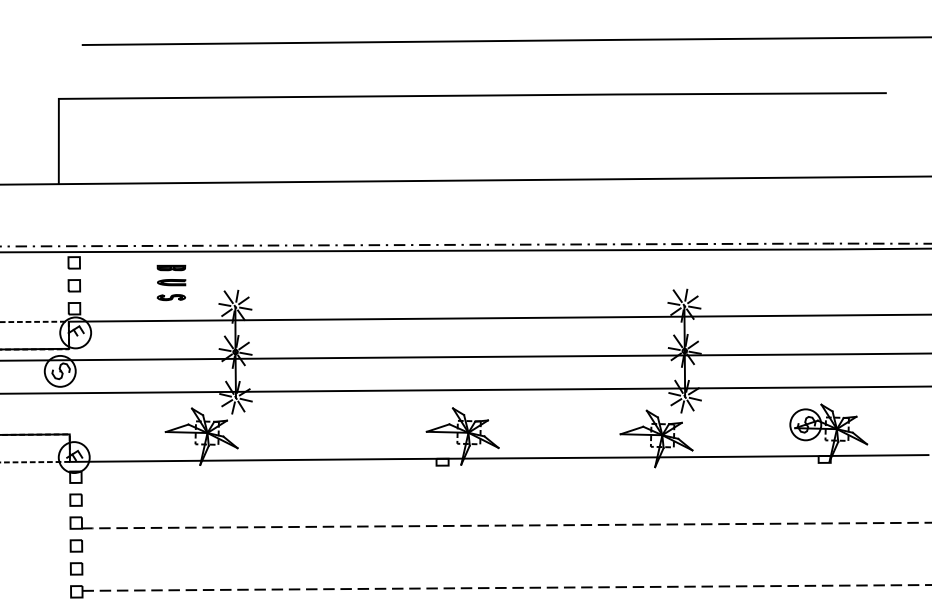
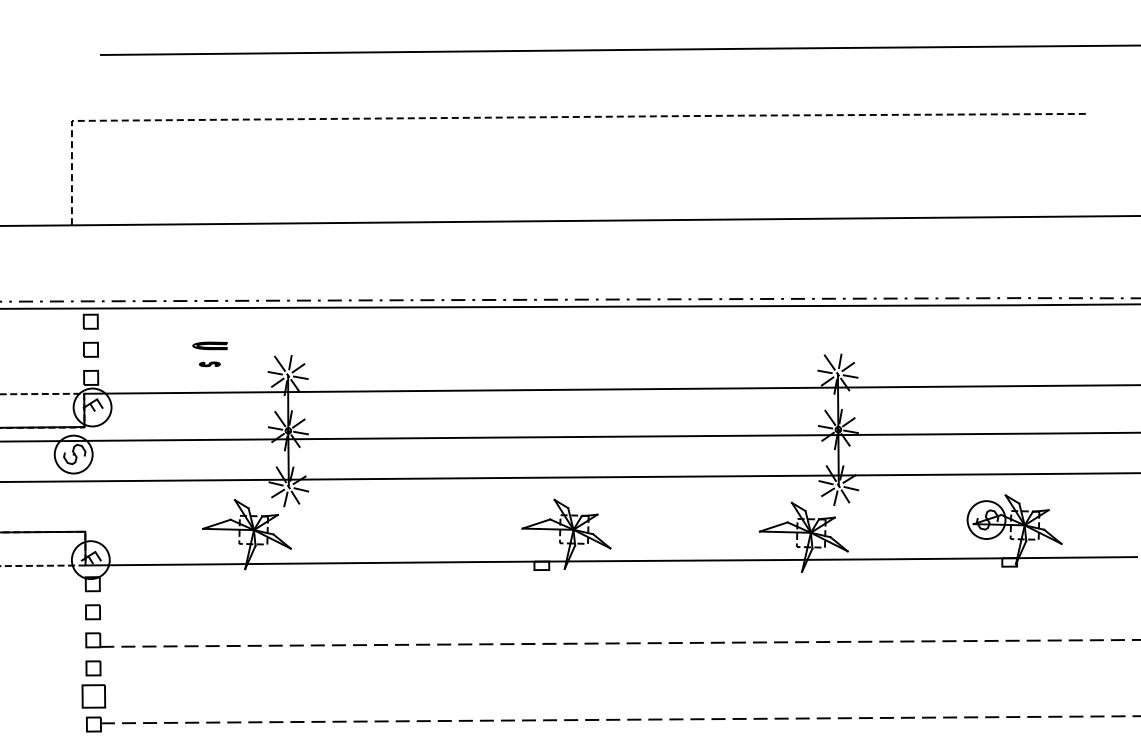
line: (430, 96) -> (526, 117), solid -> dashed
part: (171, 267) -> (209, 327), removed
part: (171, 297) -> (209, 364), size x0.6
part: (76, 568) -> (93, 696), size x1.6

